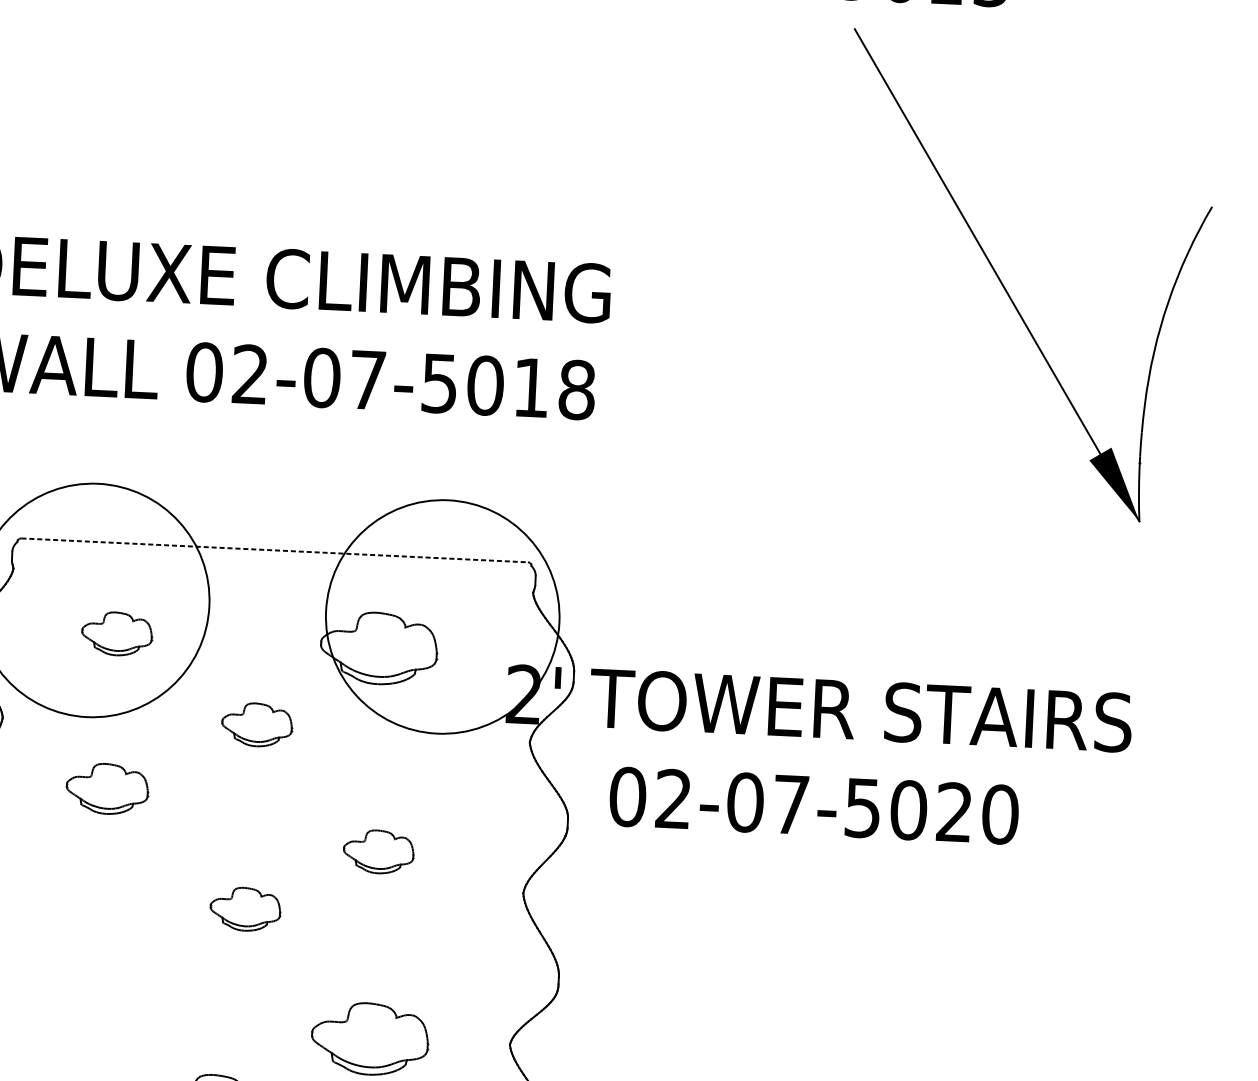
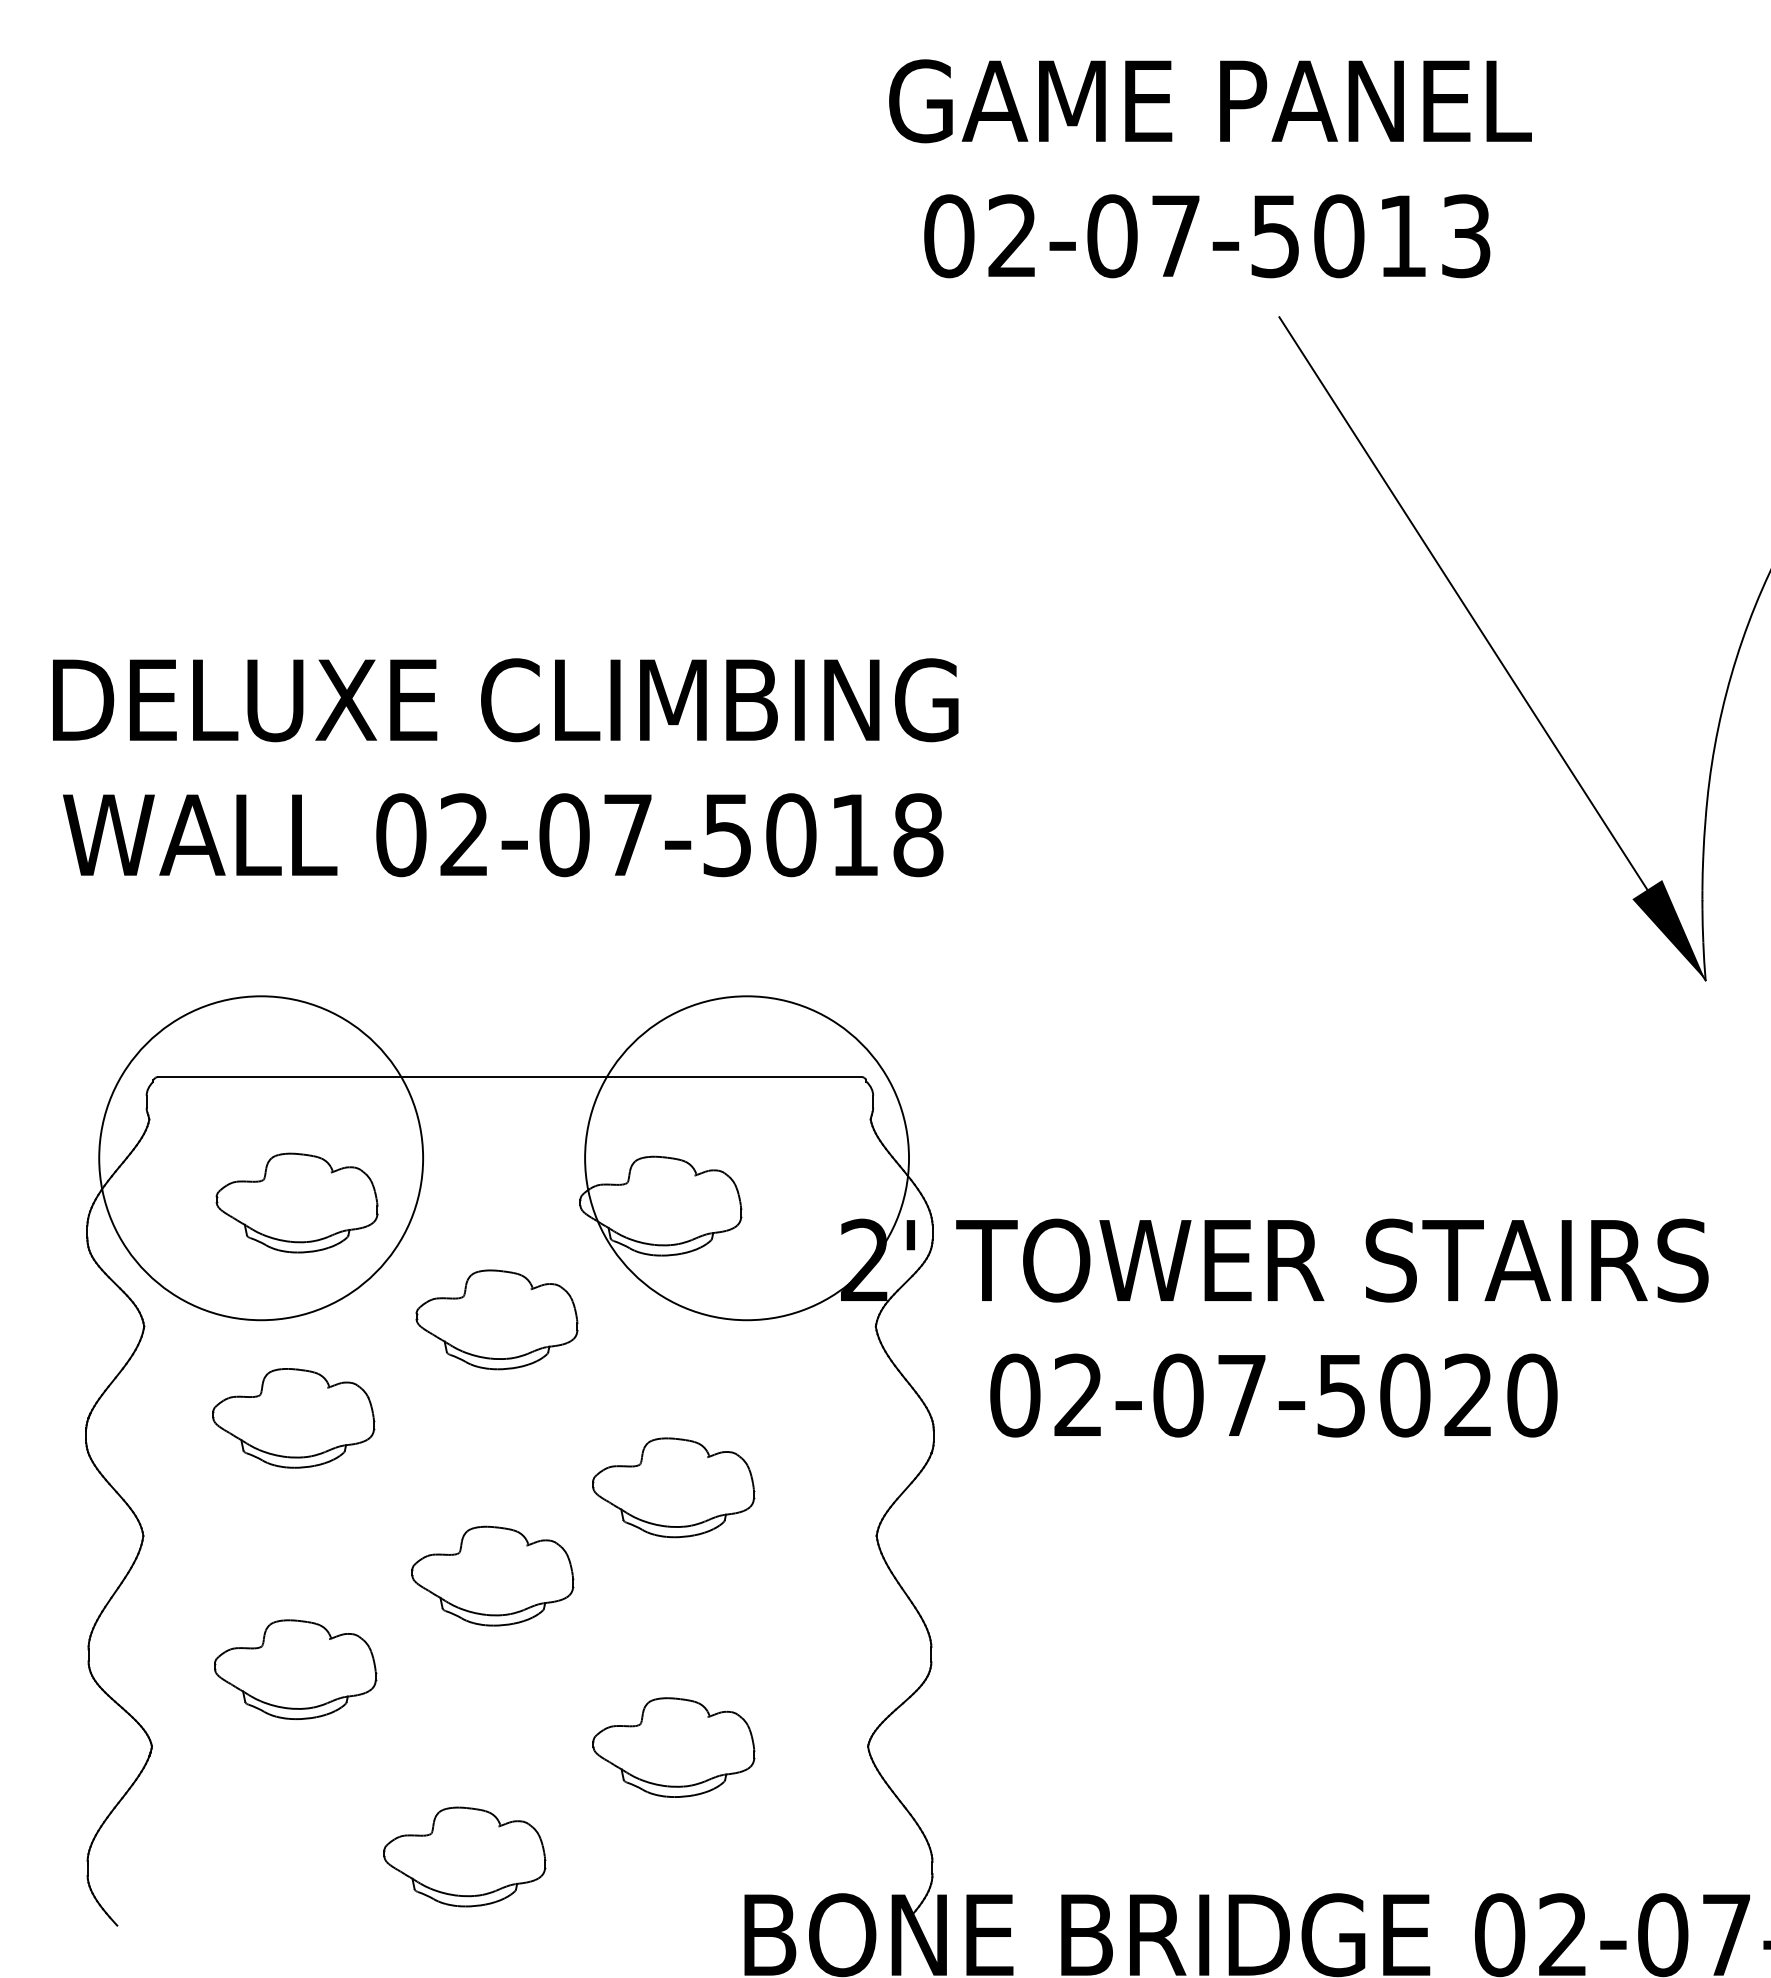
line: (274, 550) -> (509, 1077), dashed -> solid
part: (116, 633) -> (296, 1202), size x1.67
part: (256, 724) -> (496, 1319), size x1.67
part: (107, 789) -> (293, 1418), size x1.43
part: (378, 851) -> (673, 1487), size x1.67
part: (245, 908) -> (492, 1575), size x1.67
part: (100, 969) -> (295, 1669), added

